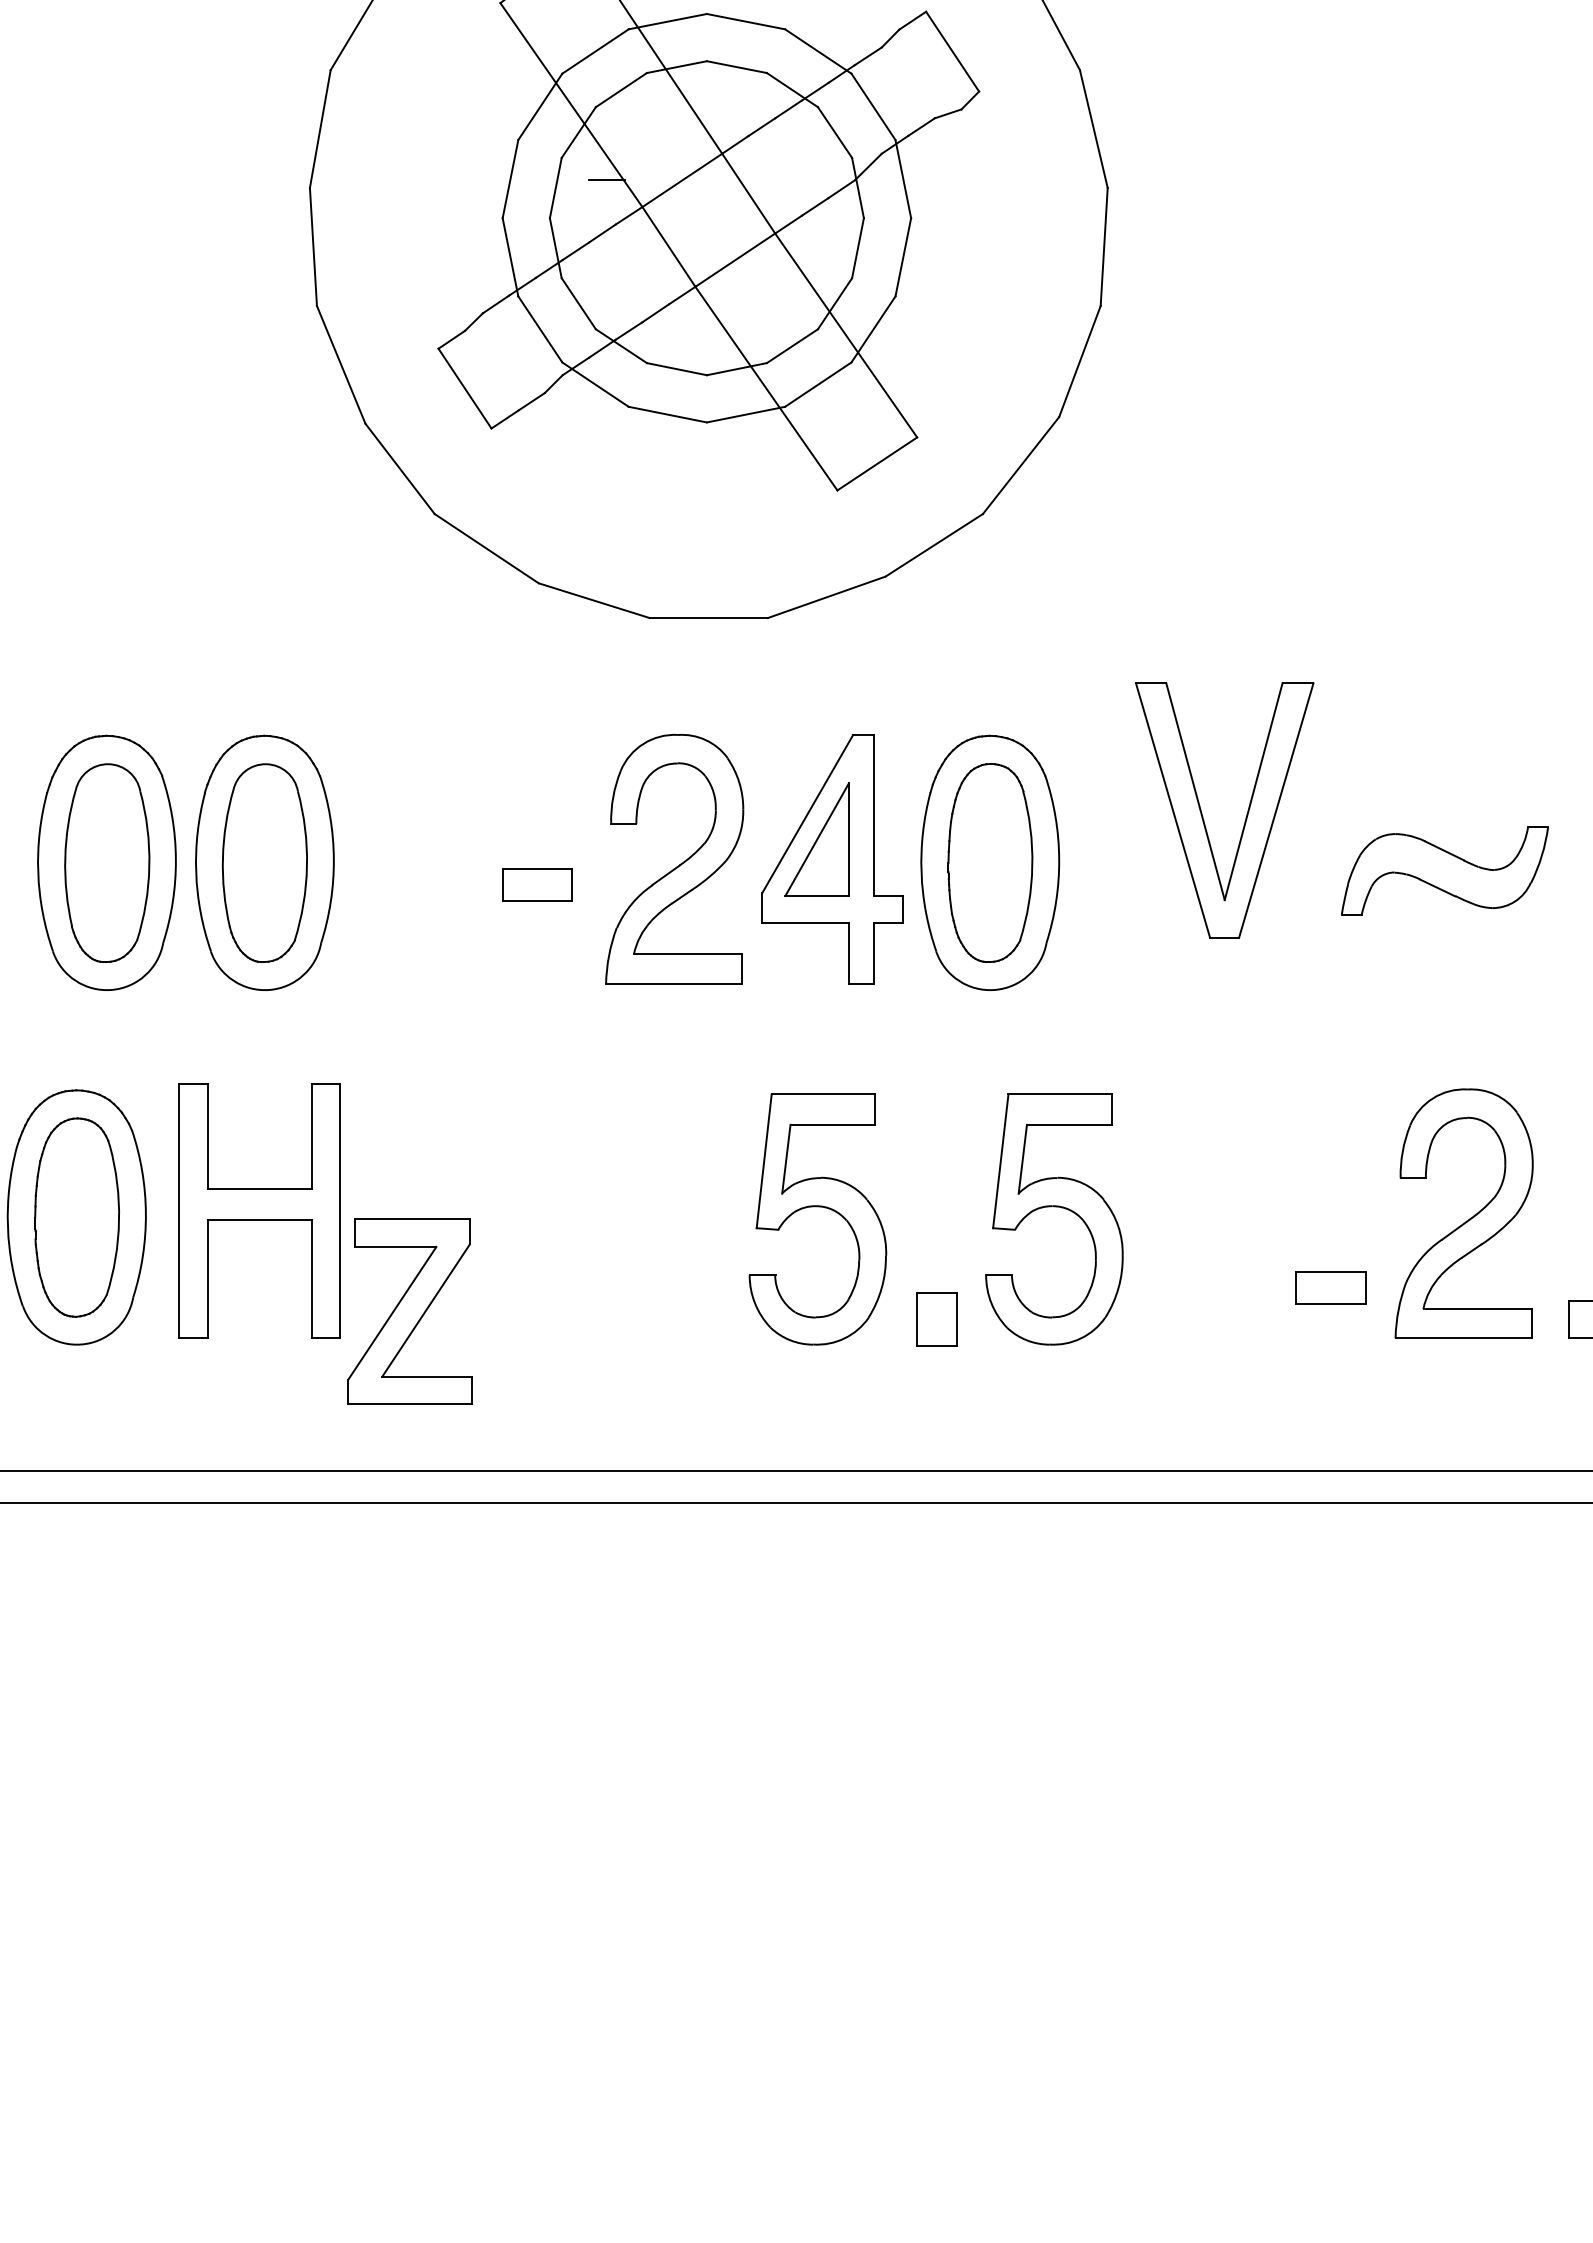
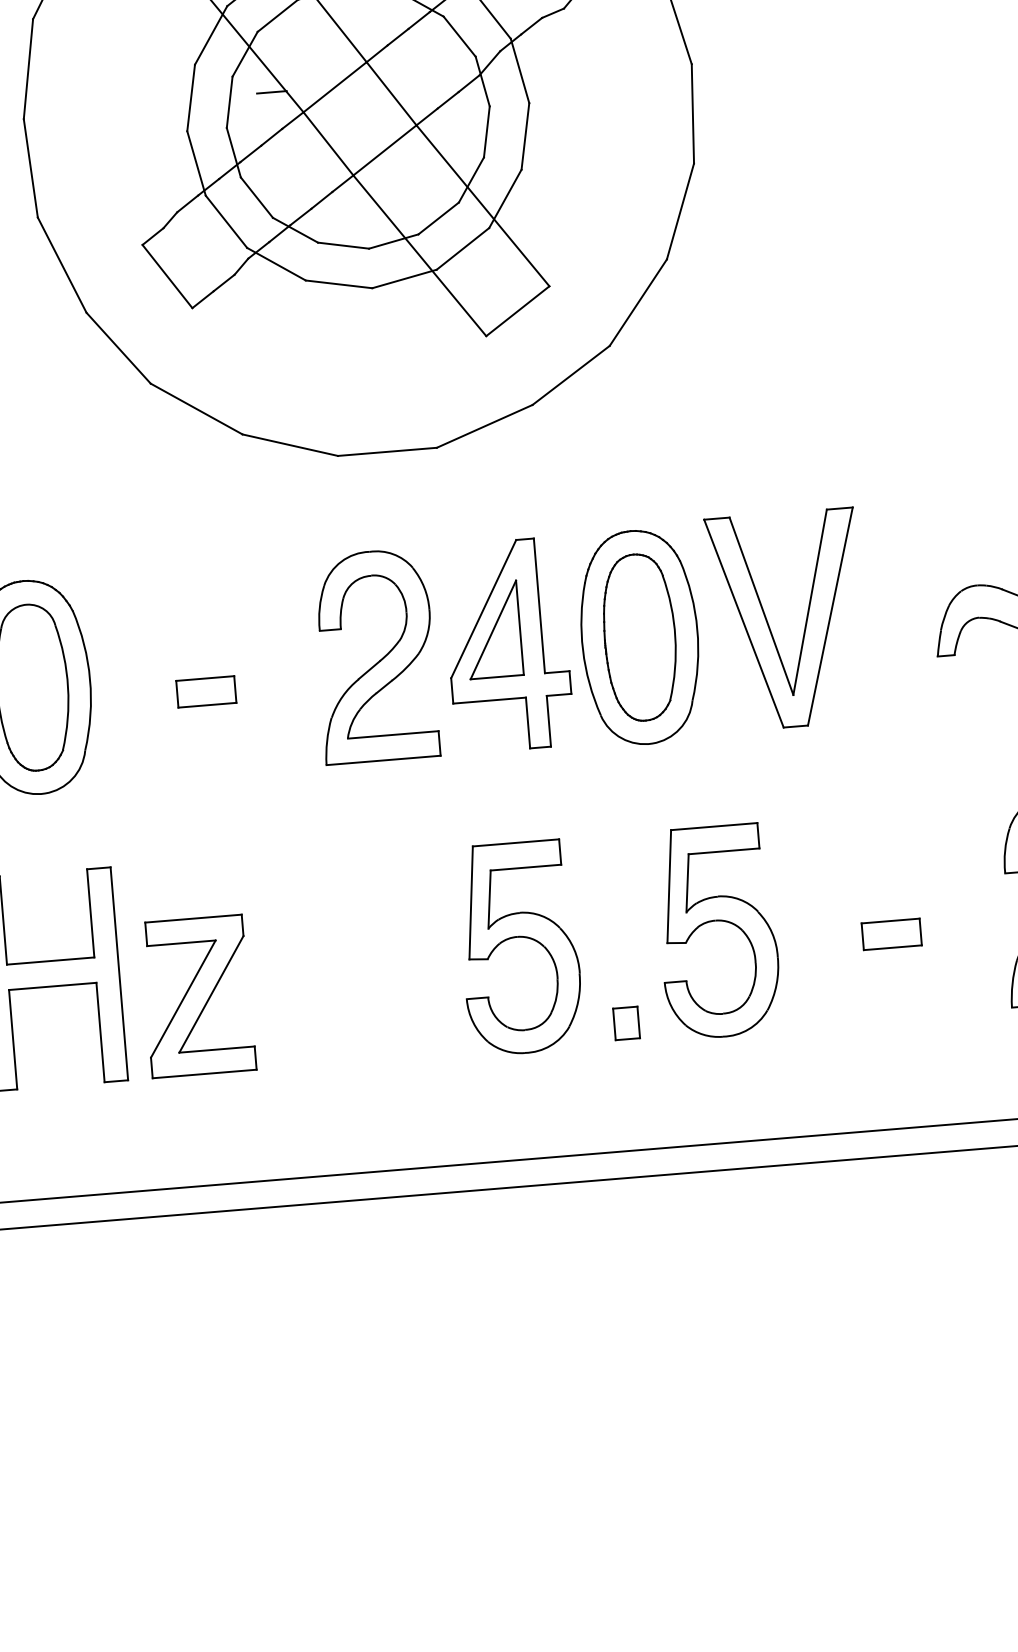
part: (1203, 816) -> (769, 626), moved
part: (537, 884) -> (206, 691), moved
part: (1330, 1287) -> (891, 934), moved
part: (409, 1311) -> (197, 996), moved
part: (936, 1319) -> (626, 1023), size x0.71

